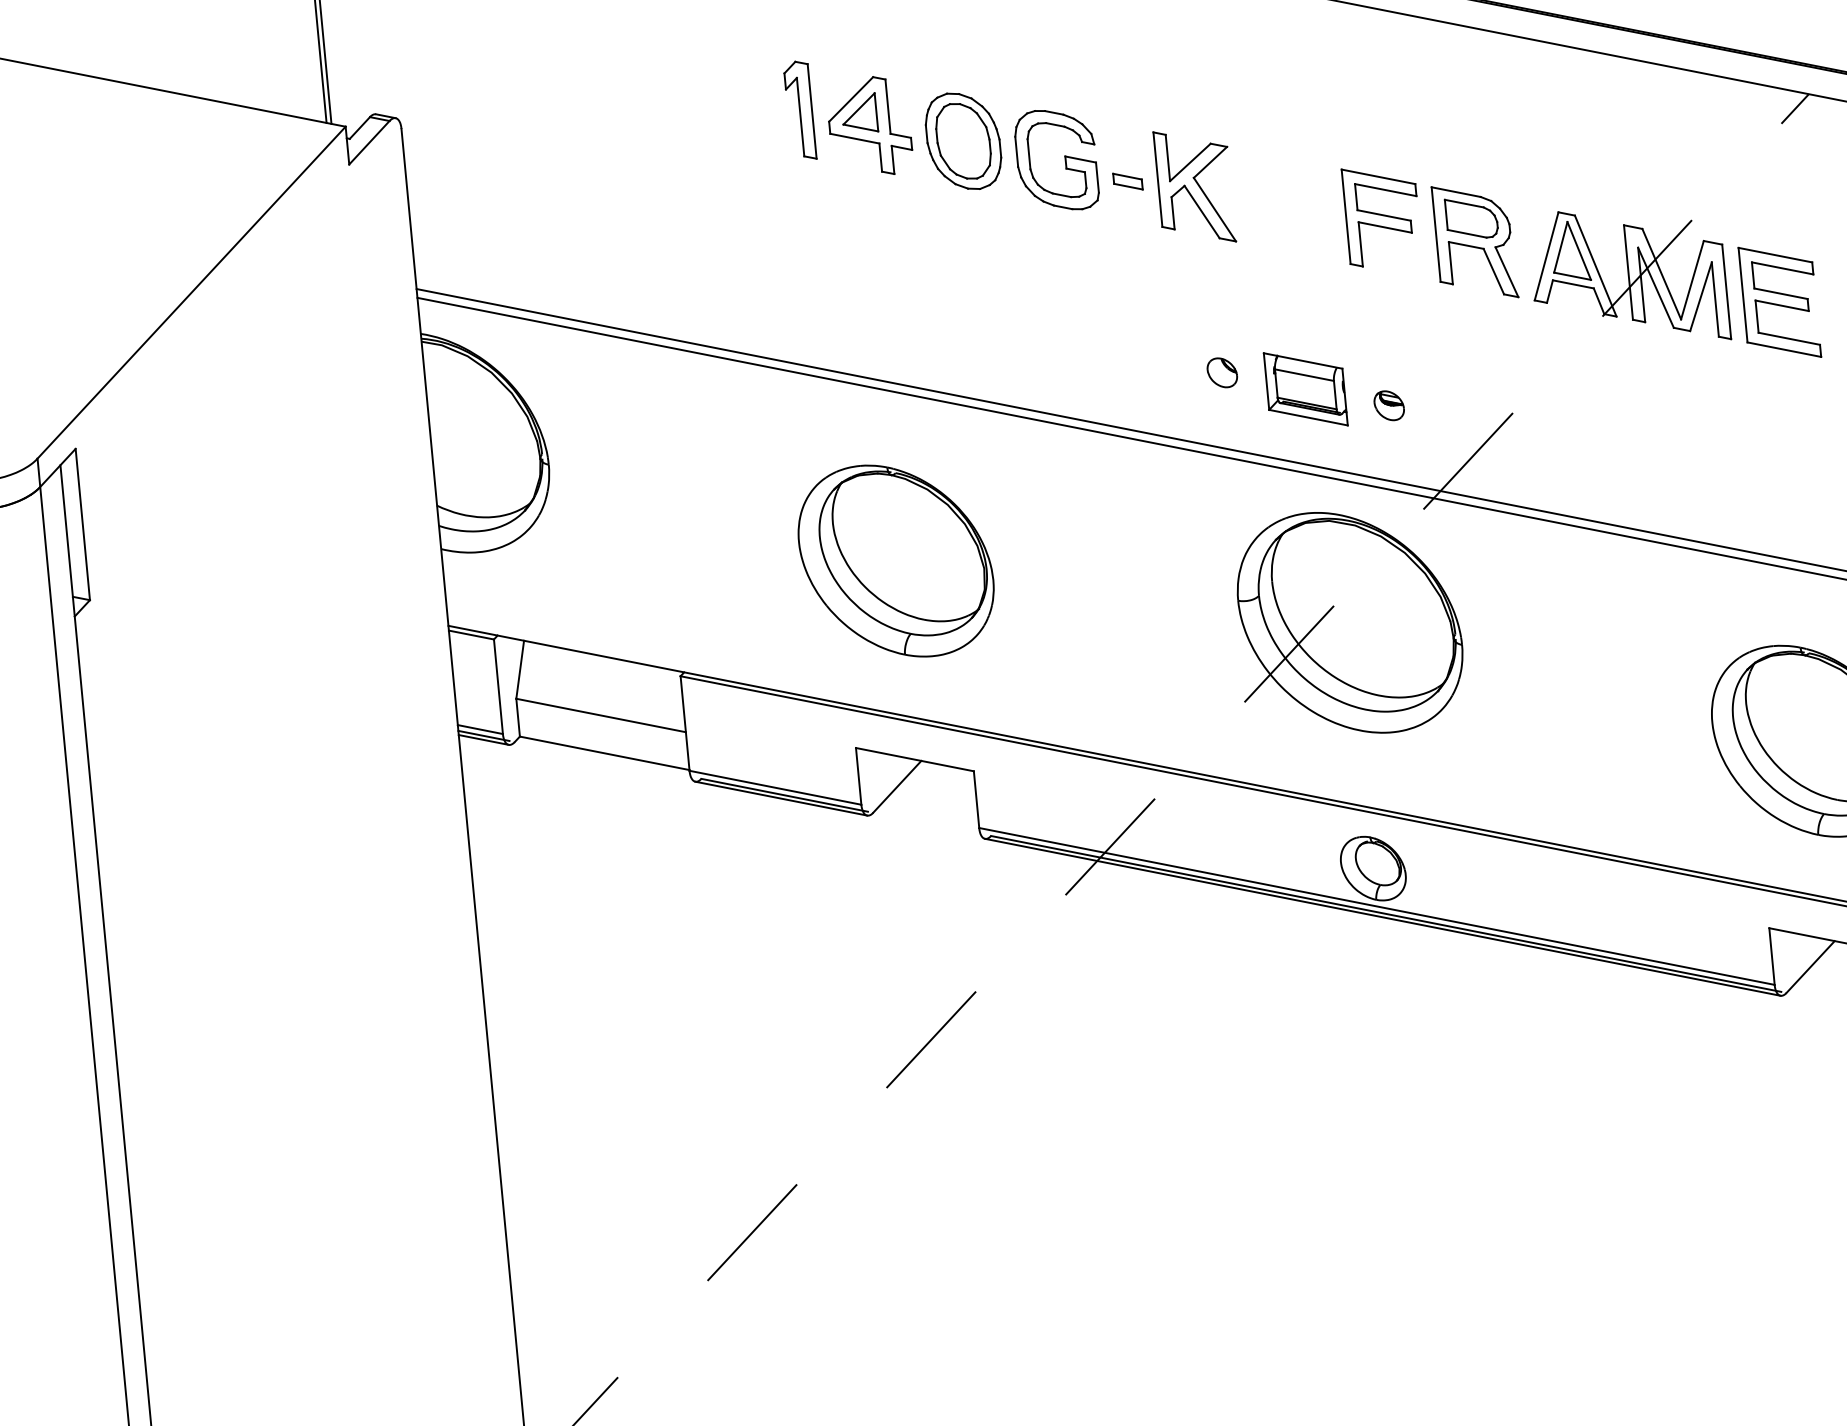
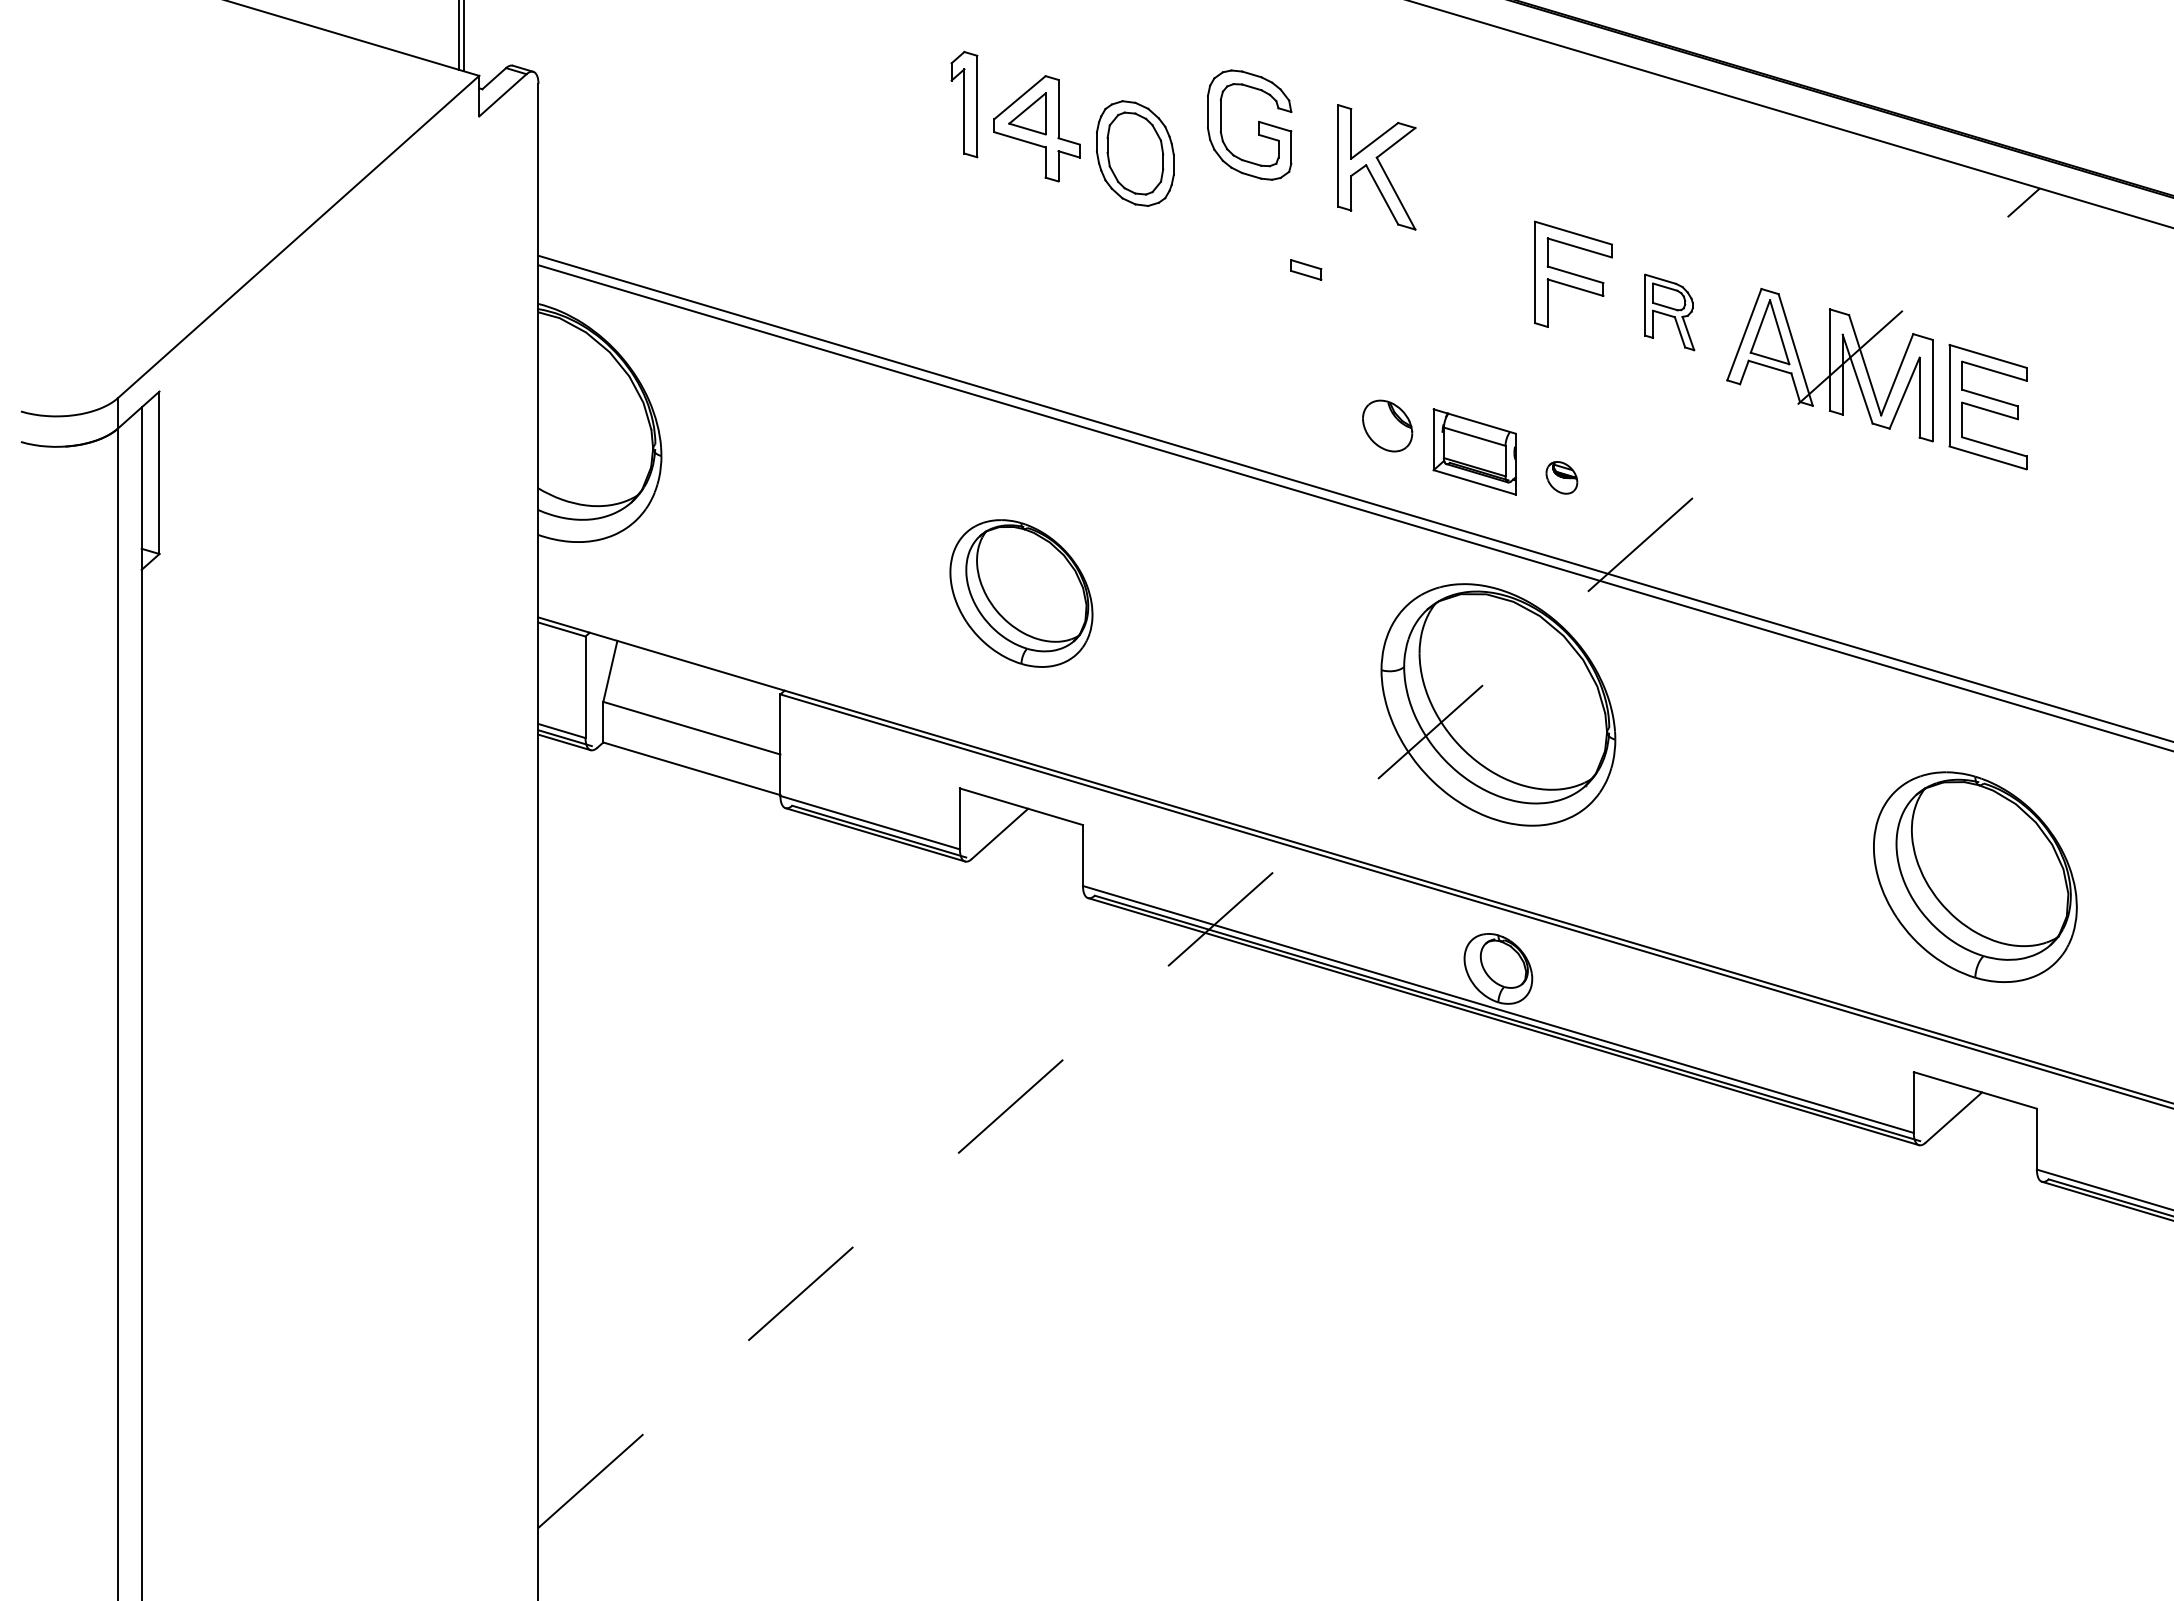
part: (1064, 158) -> (1258, 124), moved
part: (1128, 181) -> (1306, 269), moved
part: (1194, 187) -> (1376, 167), moved
part: (1474, 242) -> (1669, 312), size x0.6
part: (1222, 372) -> (1387, 425), size x1.6
part: (896, 561) -> (1021, 593), size x0.7

